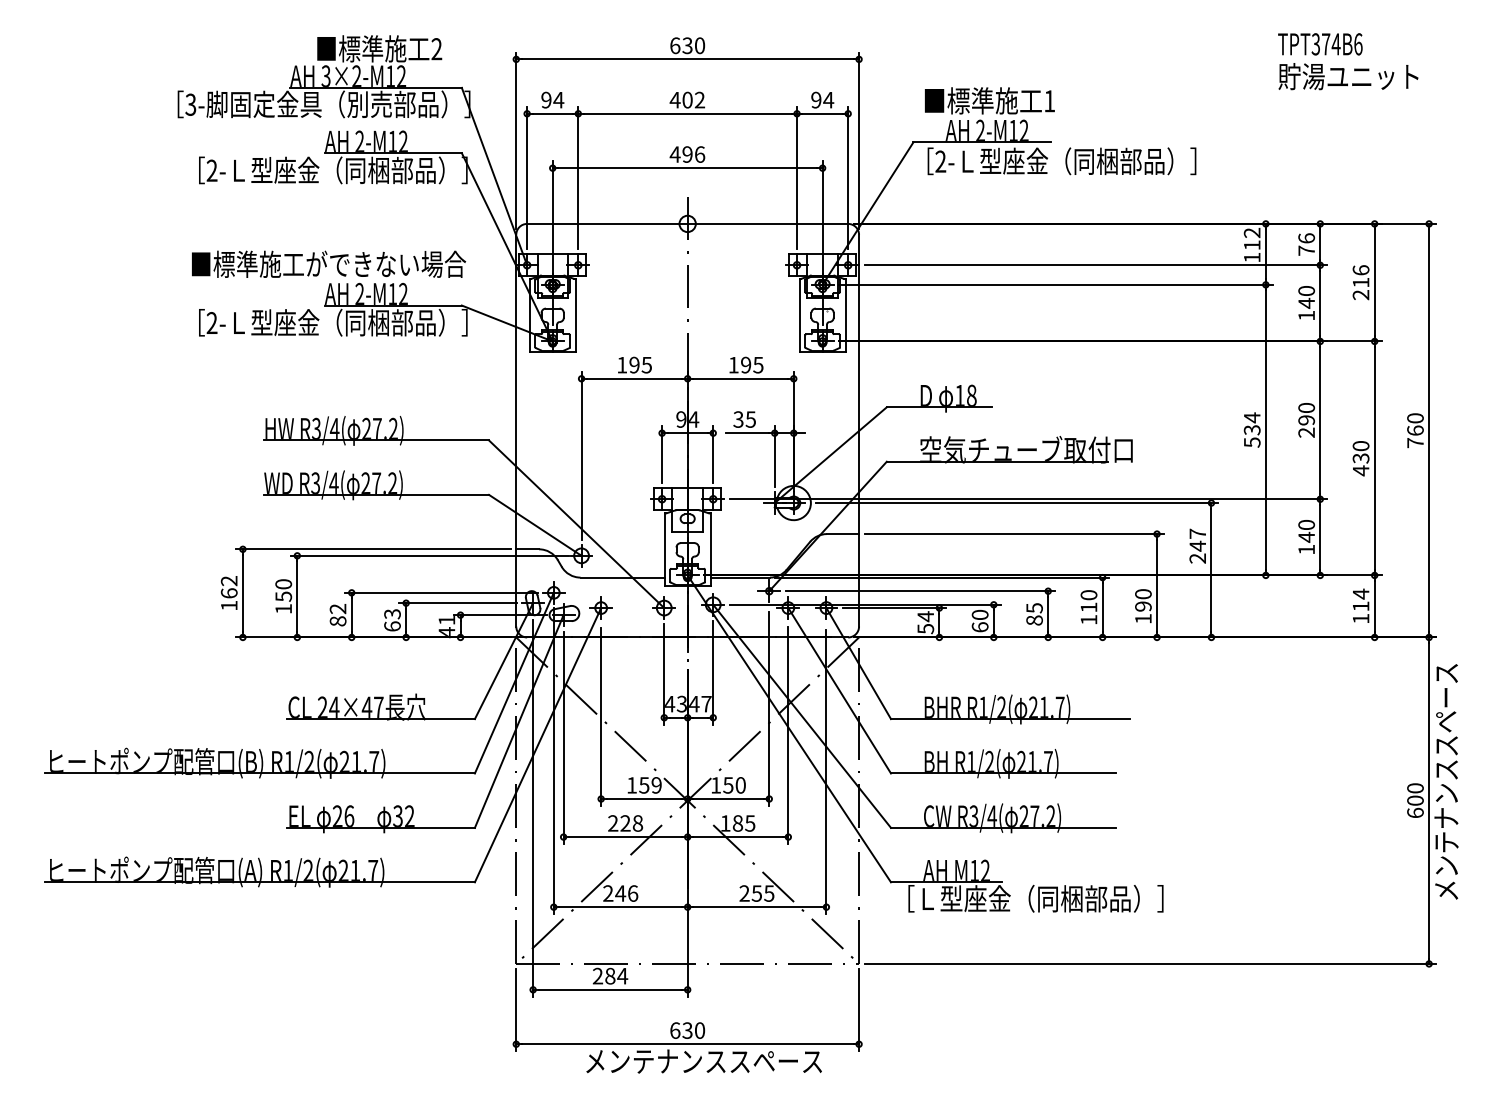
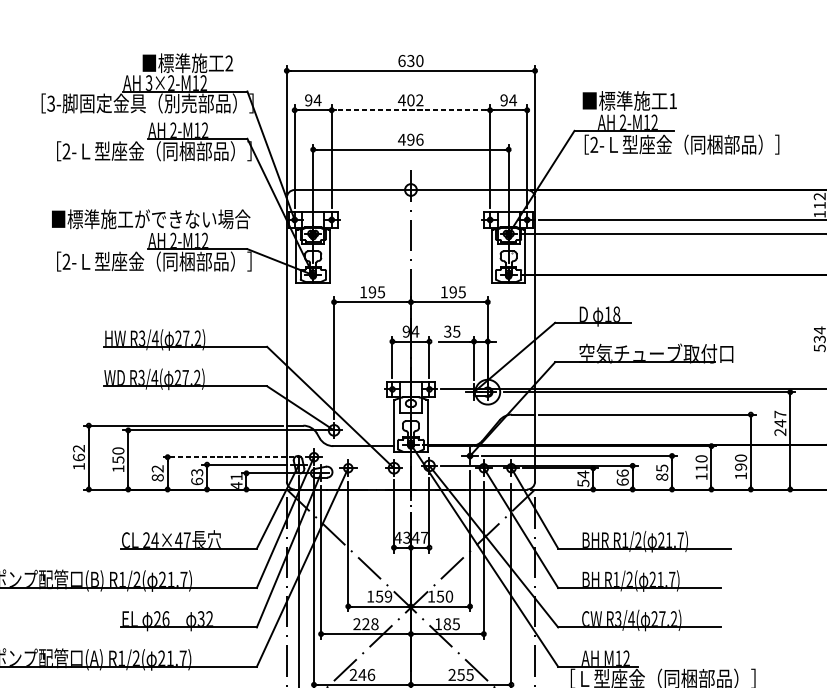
line: (687, 113) -> (410, 110), solid -> dashed
line: (440, 592) -> (231, 456), solid -> dashed
text: (979, 614) -> (622, 472), 60 -> 66

